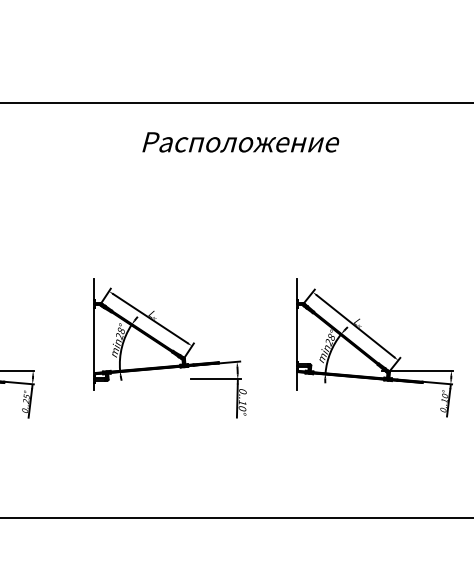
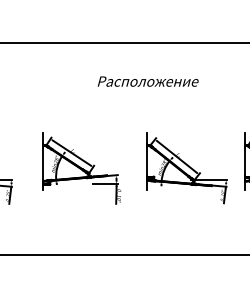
text: (239, 142) -> (147, 81), moved

